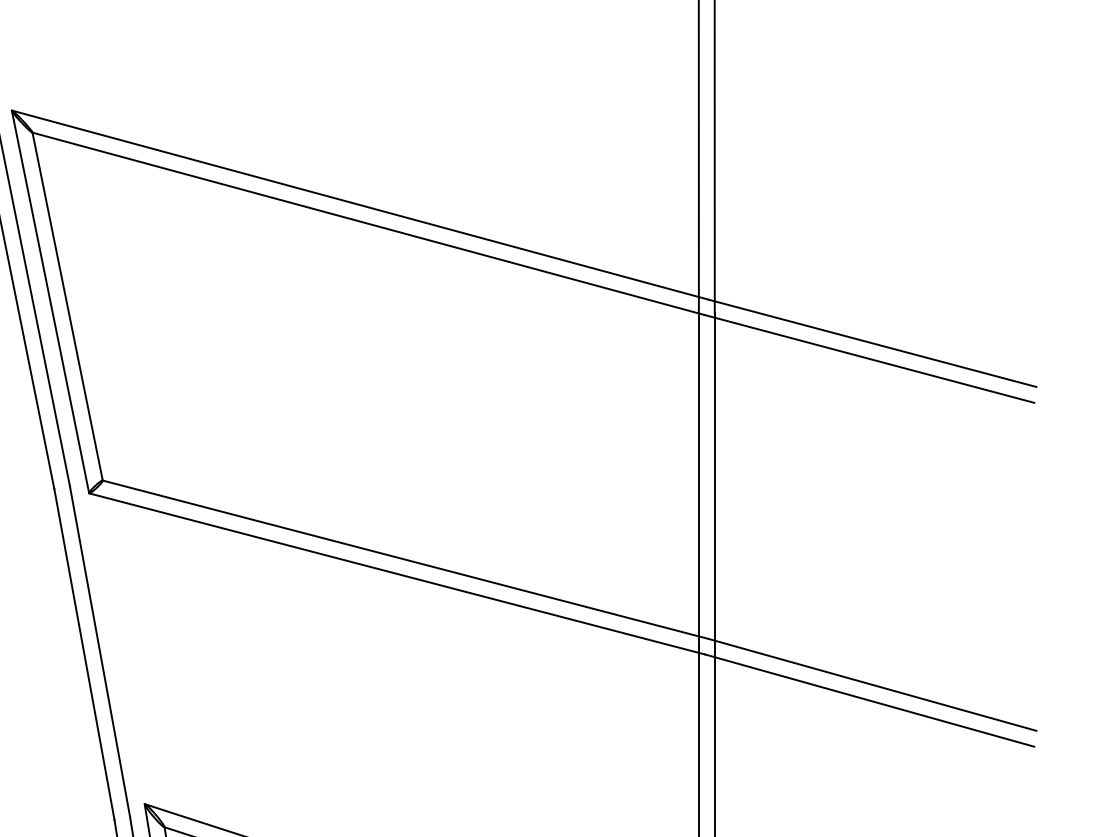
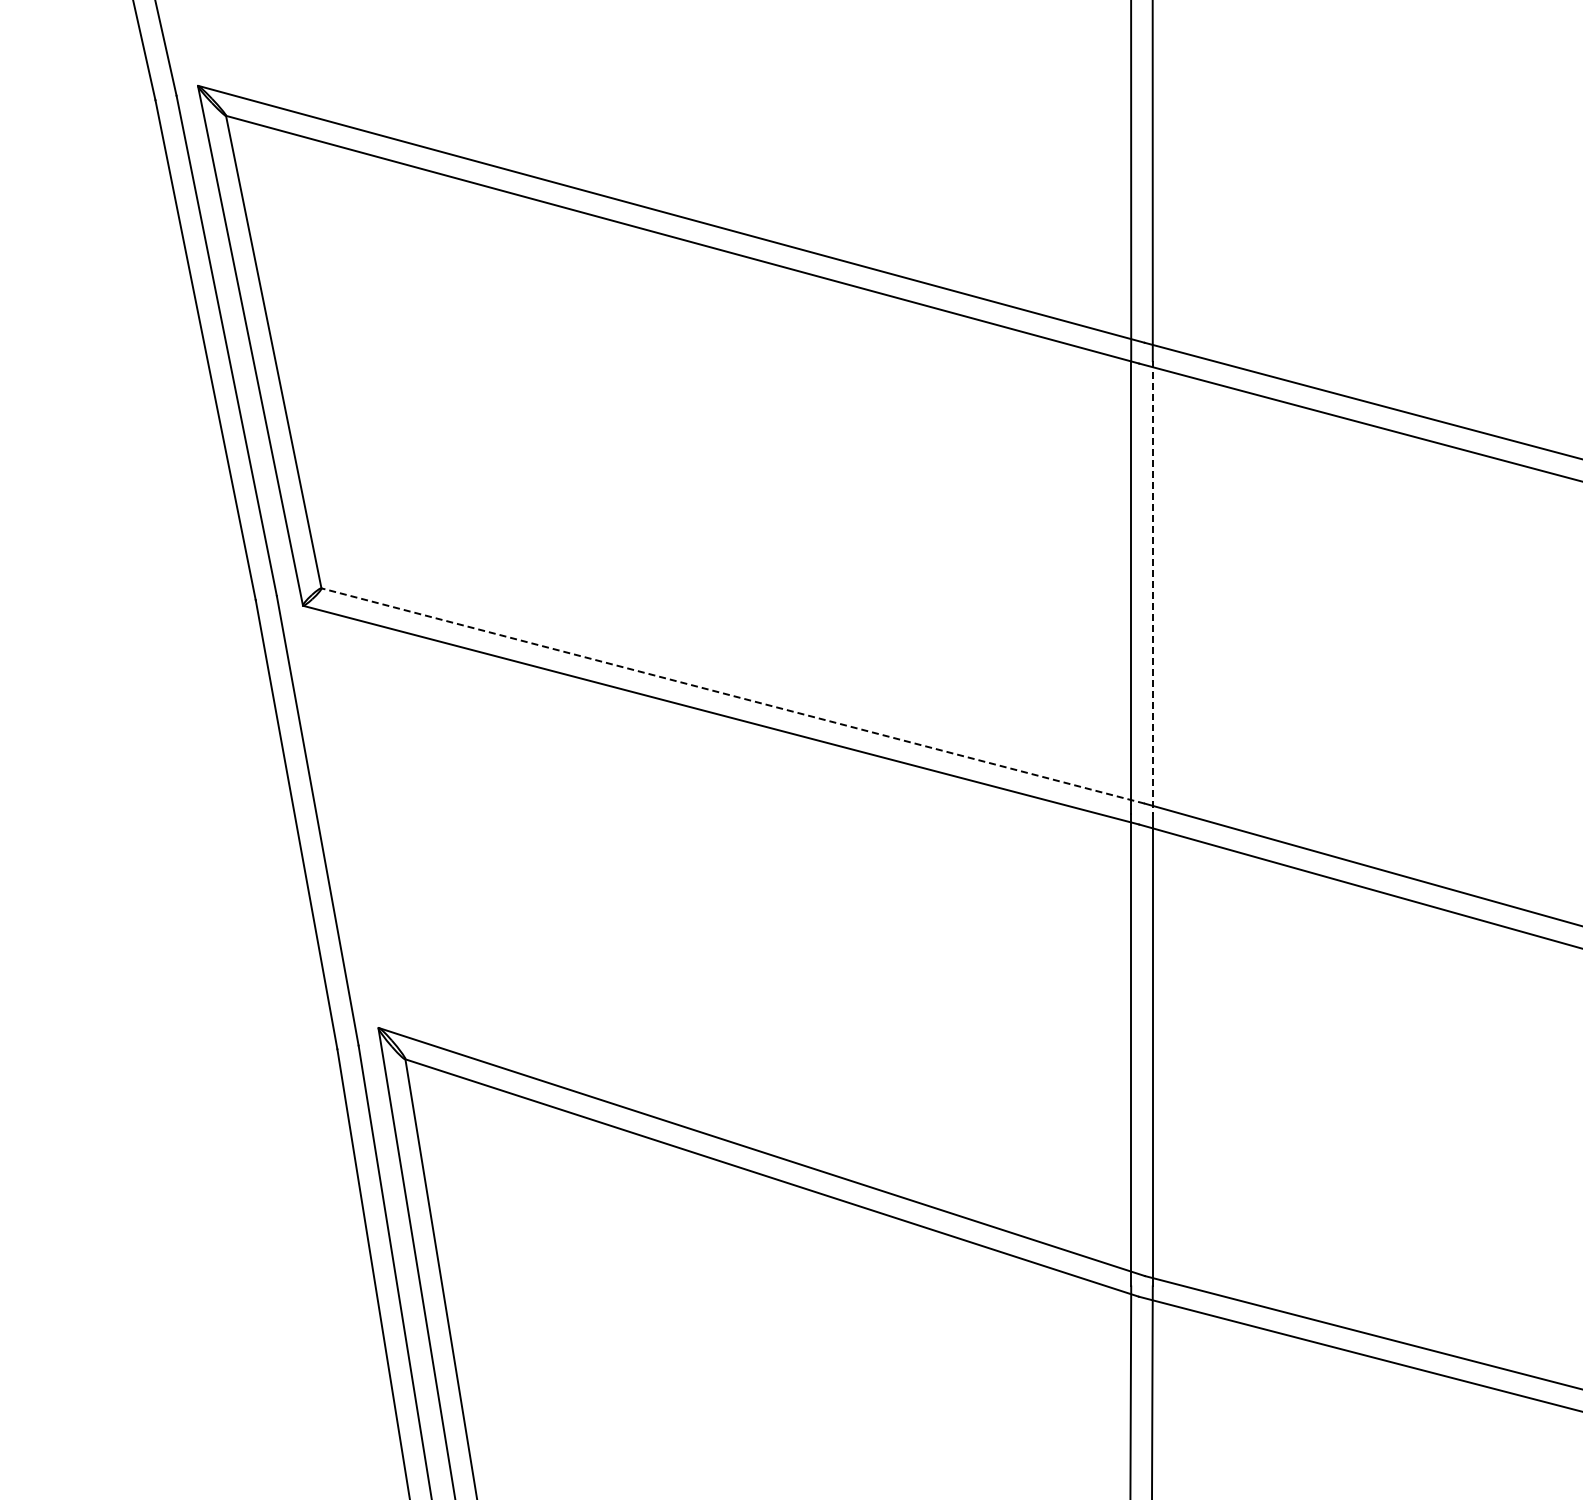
line: (714, 480) -> (1152, 588), solid -> dashed
line: (406, 559) -> (733, 695), solid -> dashed

